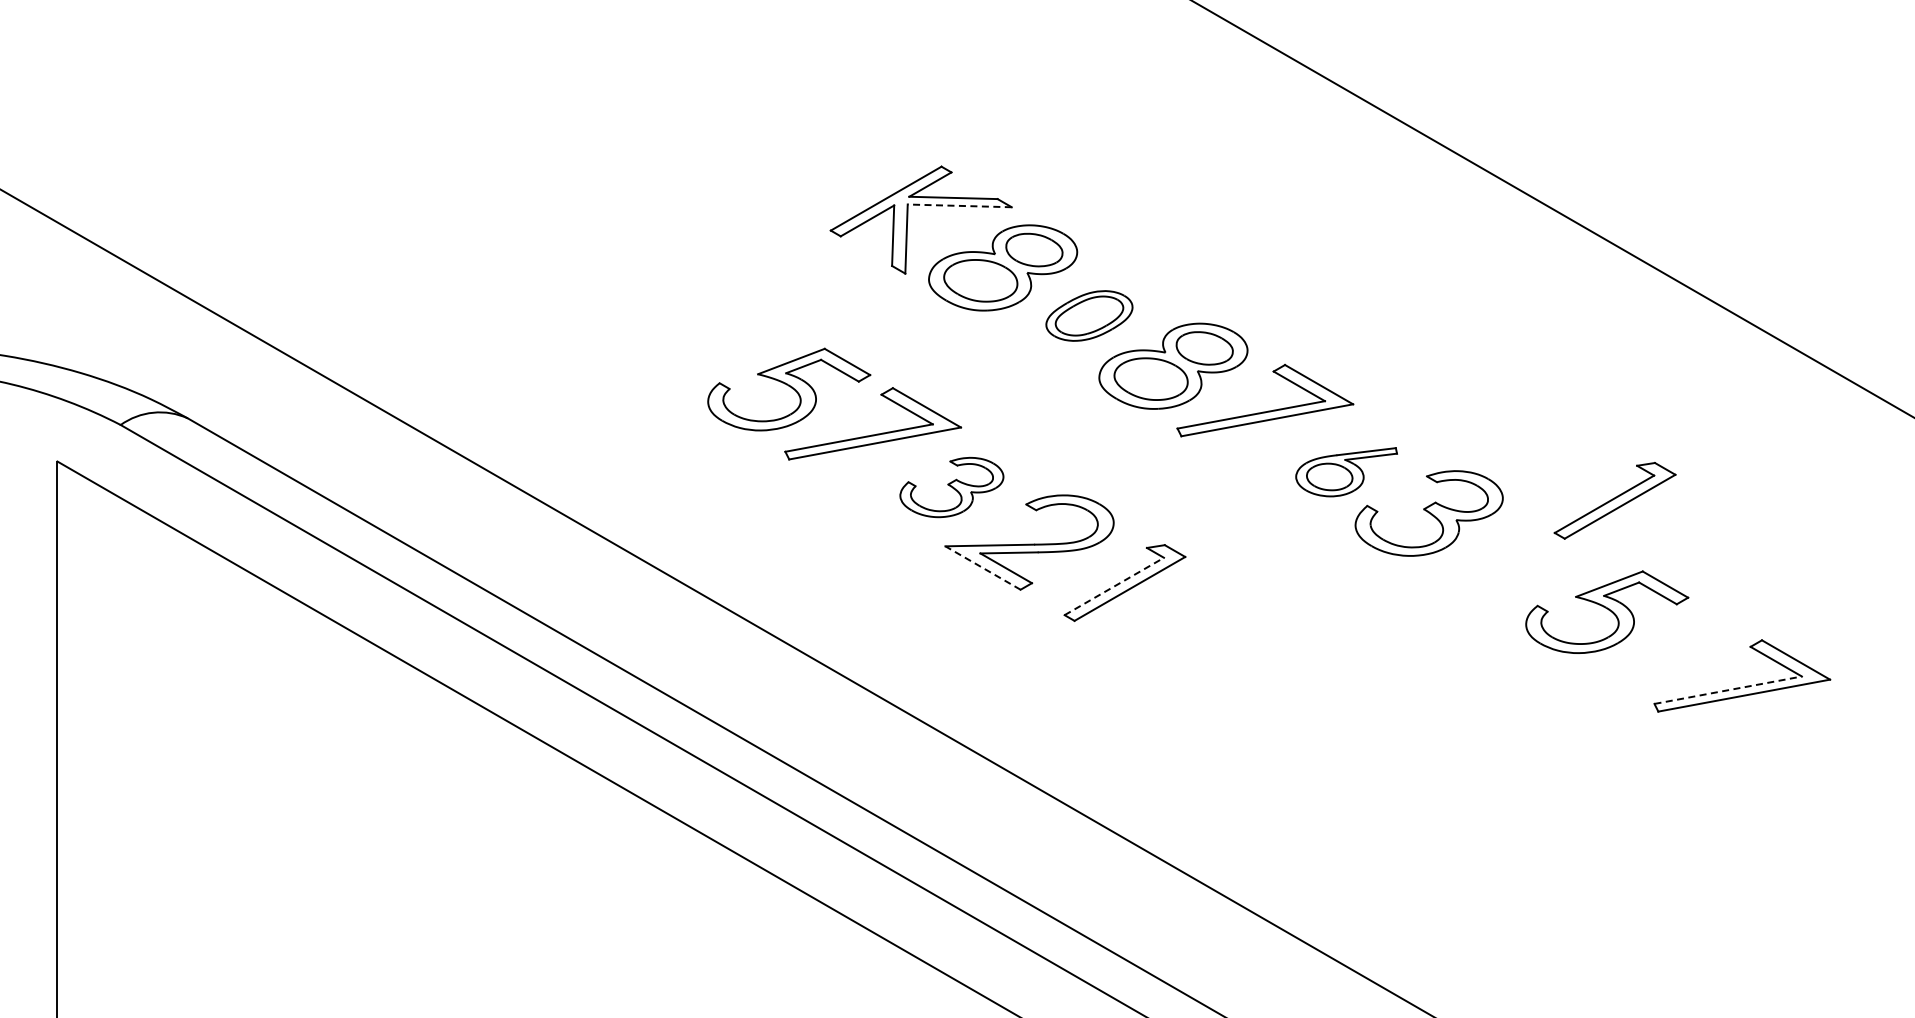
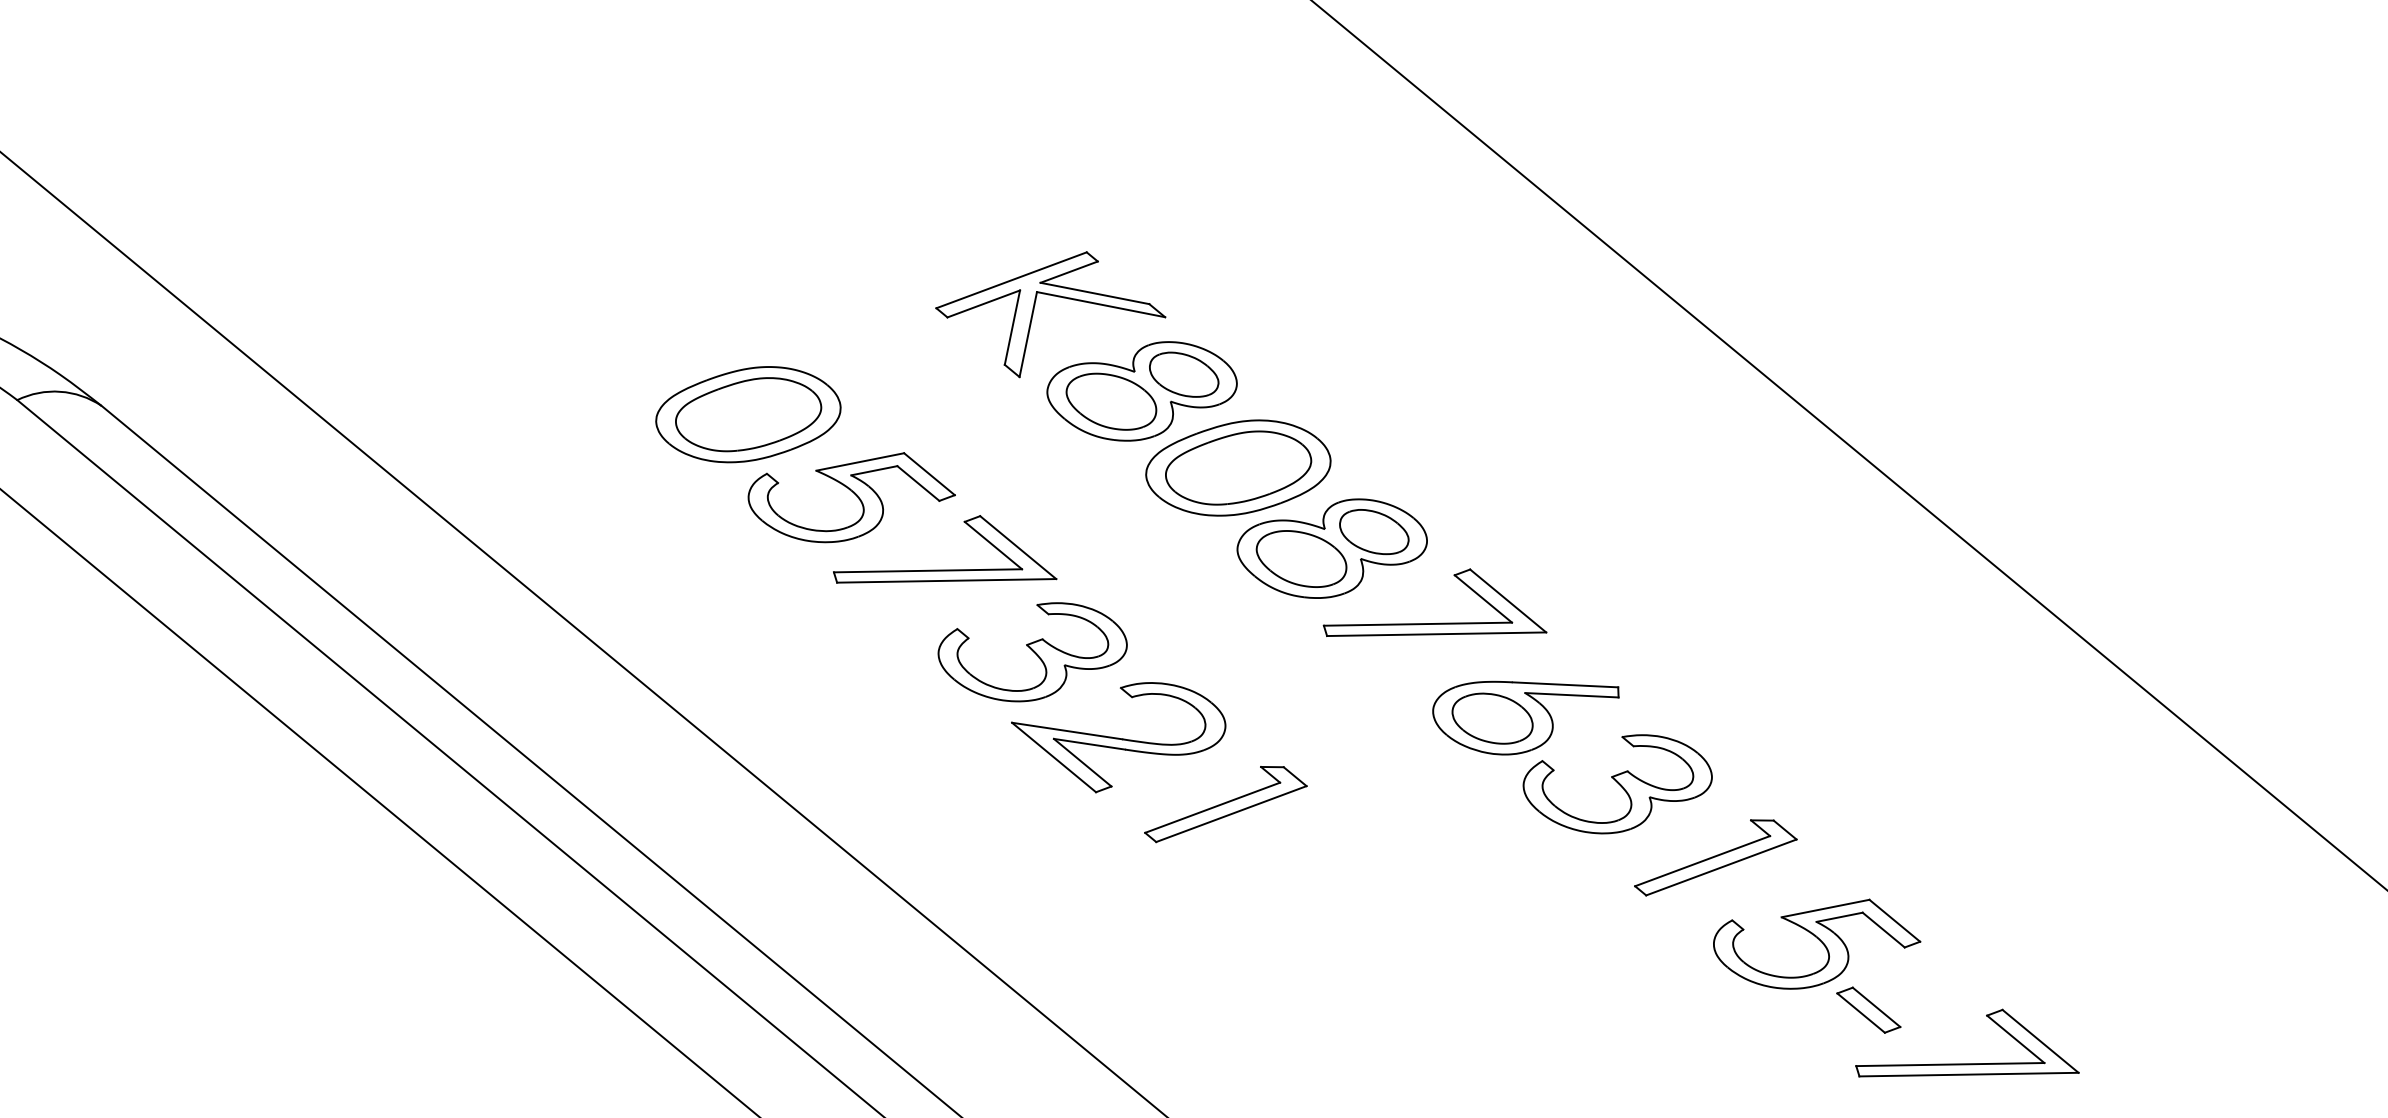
line: (959, 205) -> (1100, 304), dashed -> solid
part: (1089, 315) -> (1238, 467), size x1.67
part: (696, 338) -> (747, 413), added
part: (1346, 471) -> (1523, 714), size x1.43
part: (951, 487) -> (1031, 651), size x1.43
part: (1614, 500) -> (1715, 858), moved
line: (982, 567) -> (1053, 756), dashed -> solid
line: (1114, 586) -> (1212, 807), dashed -> solid
part: (1656, 658) -> (1868, 1010), added
line: (1728, 690) -> (1950, 1064), dashed -> solid

